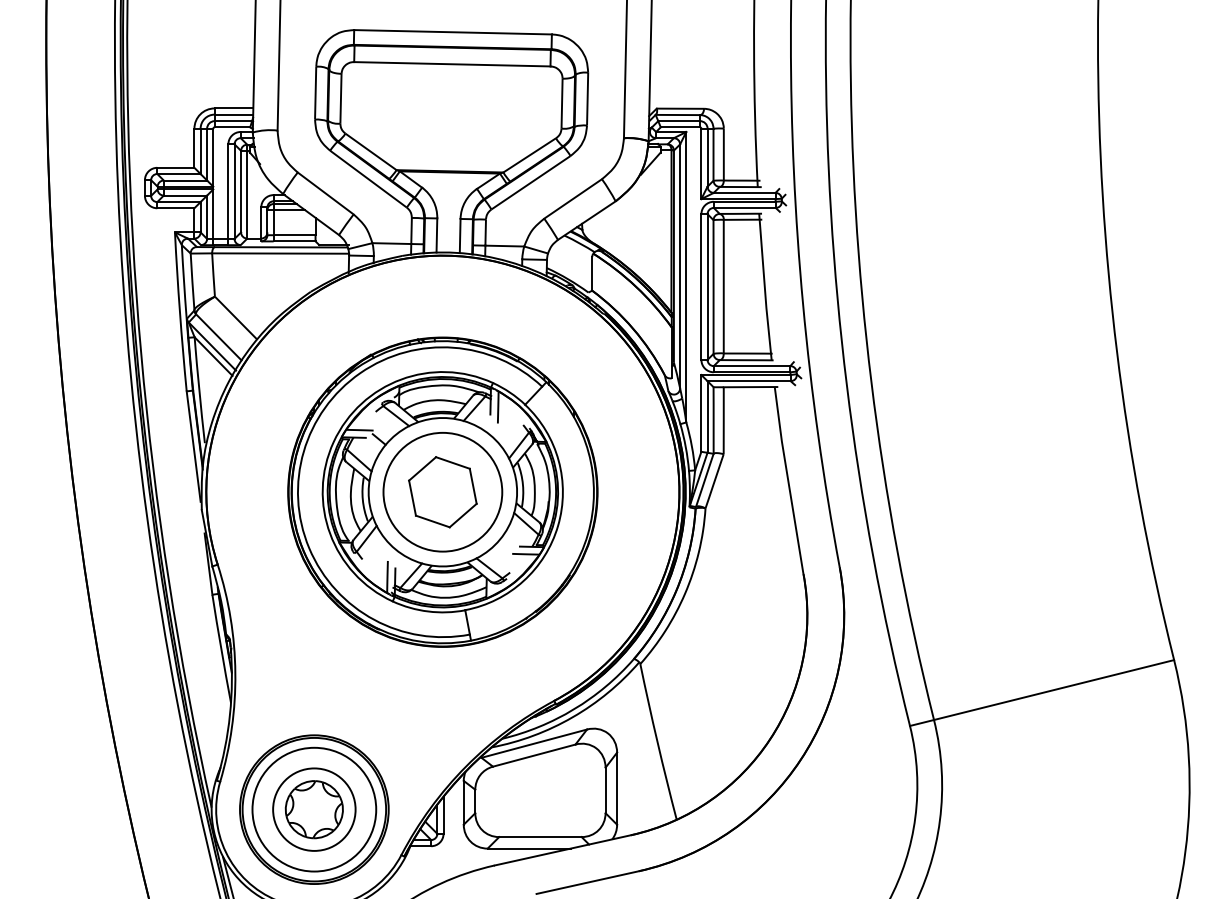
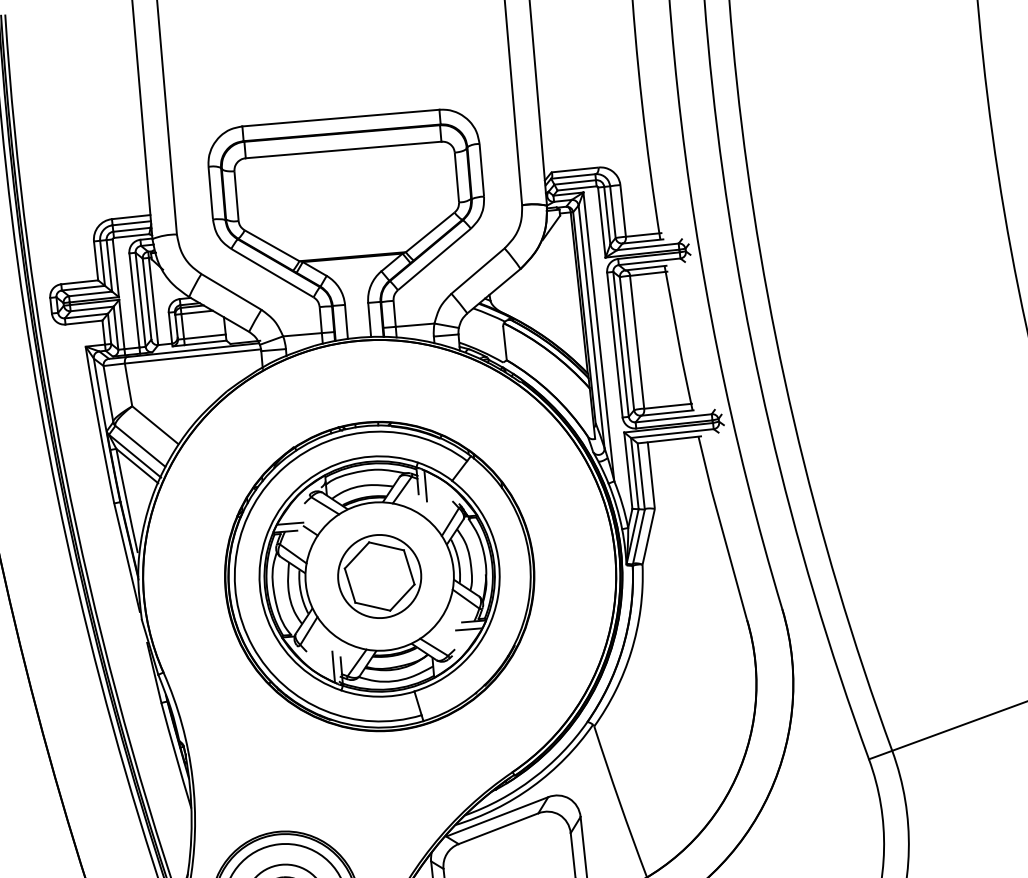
circle: (442, 491) -> (379, 575), size x0.7

